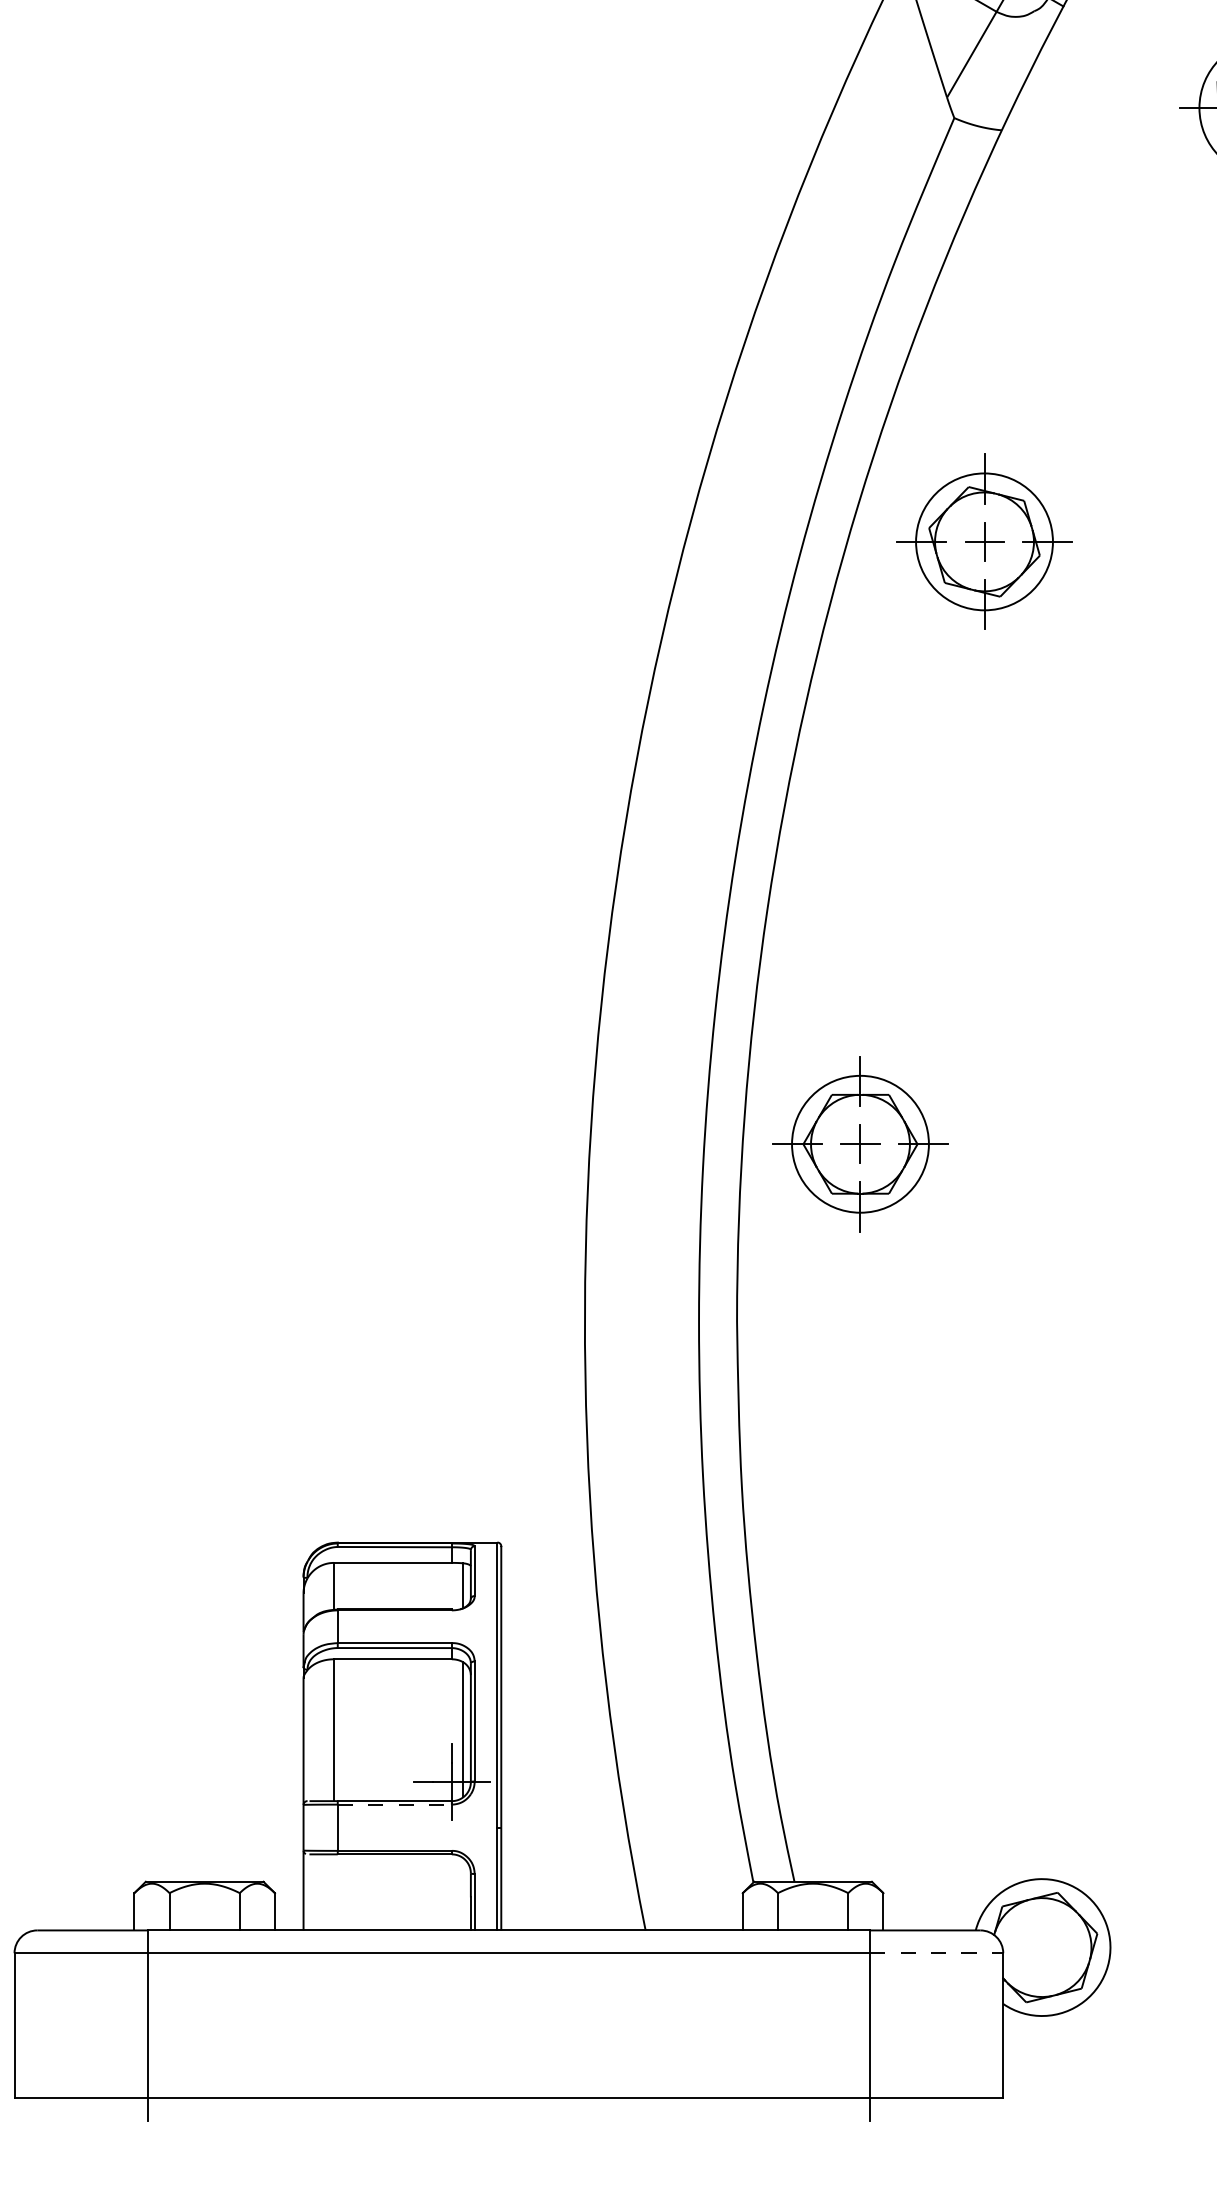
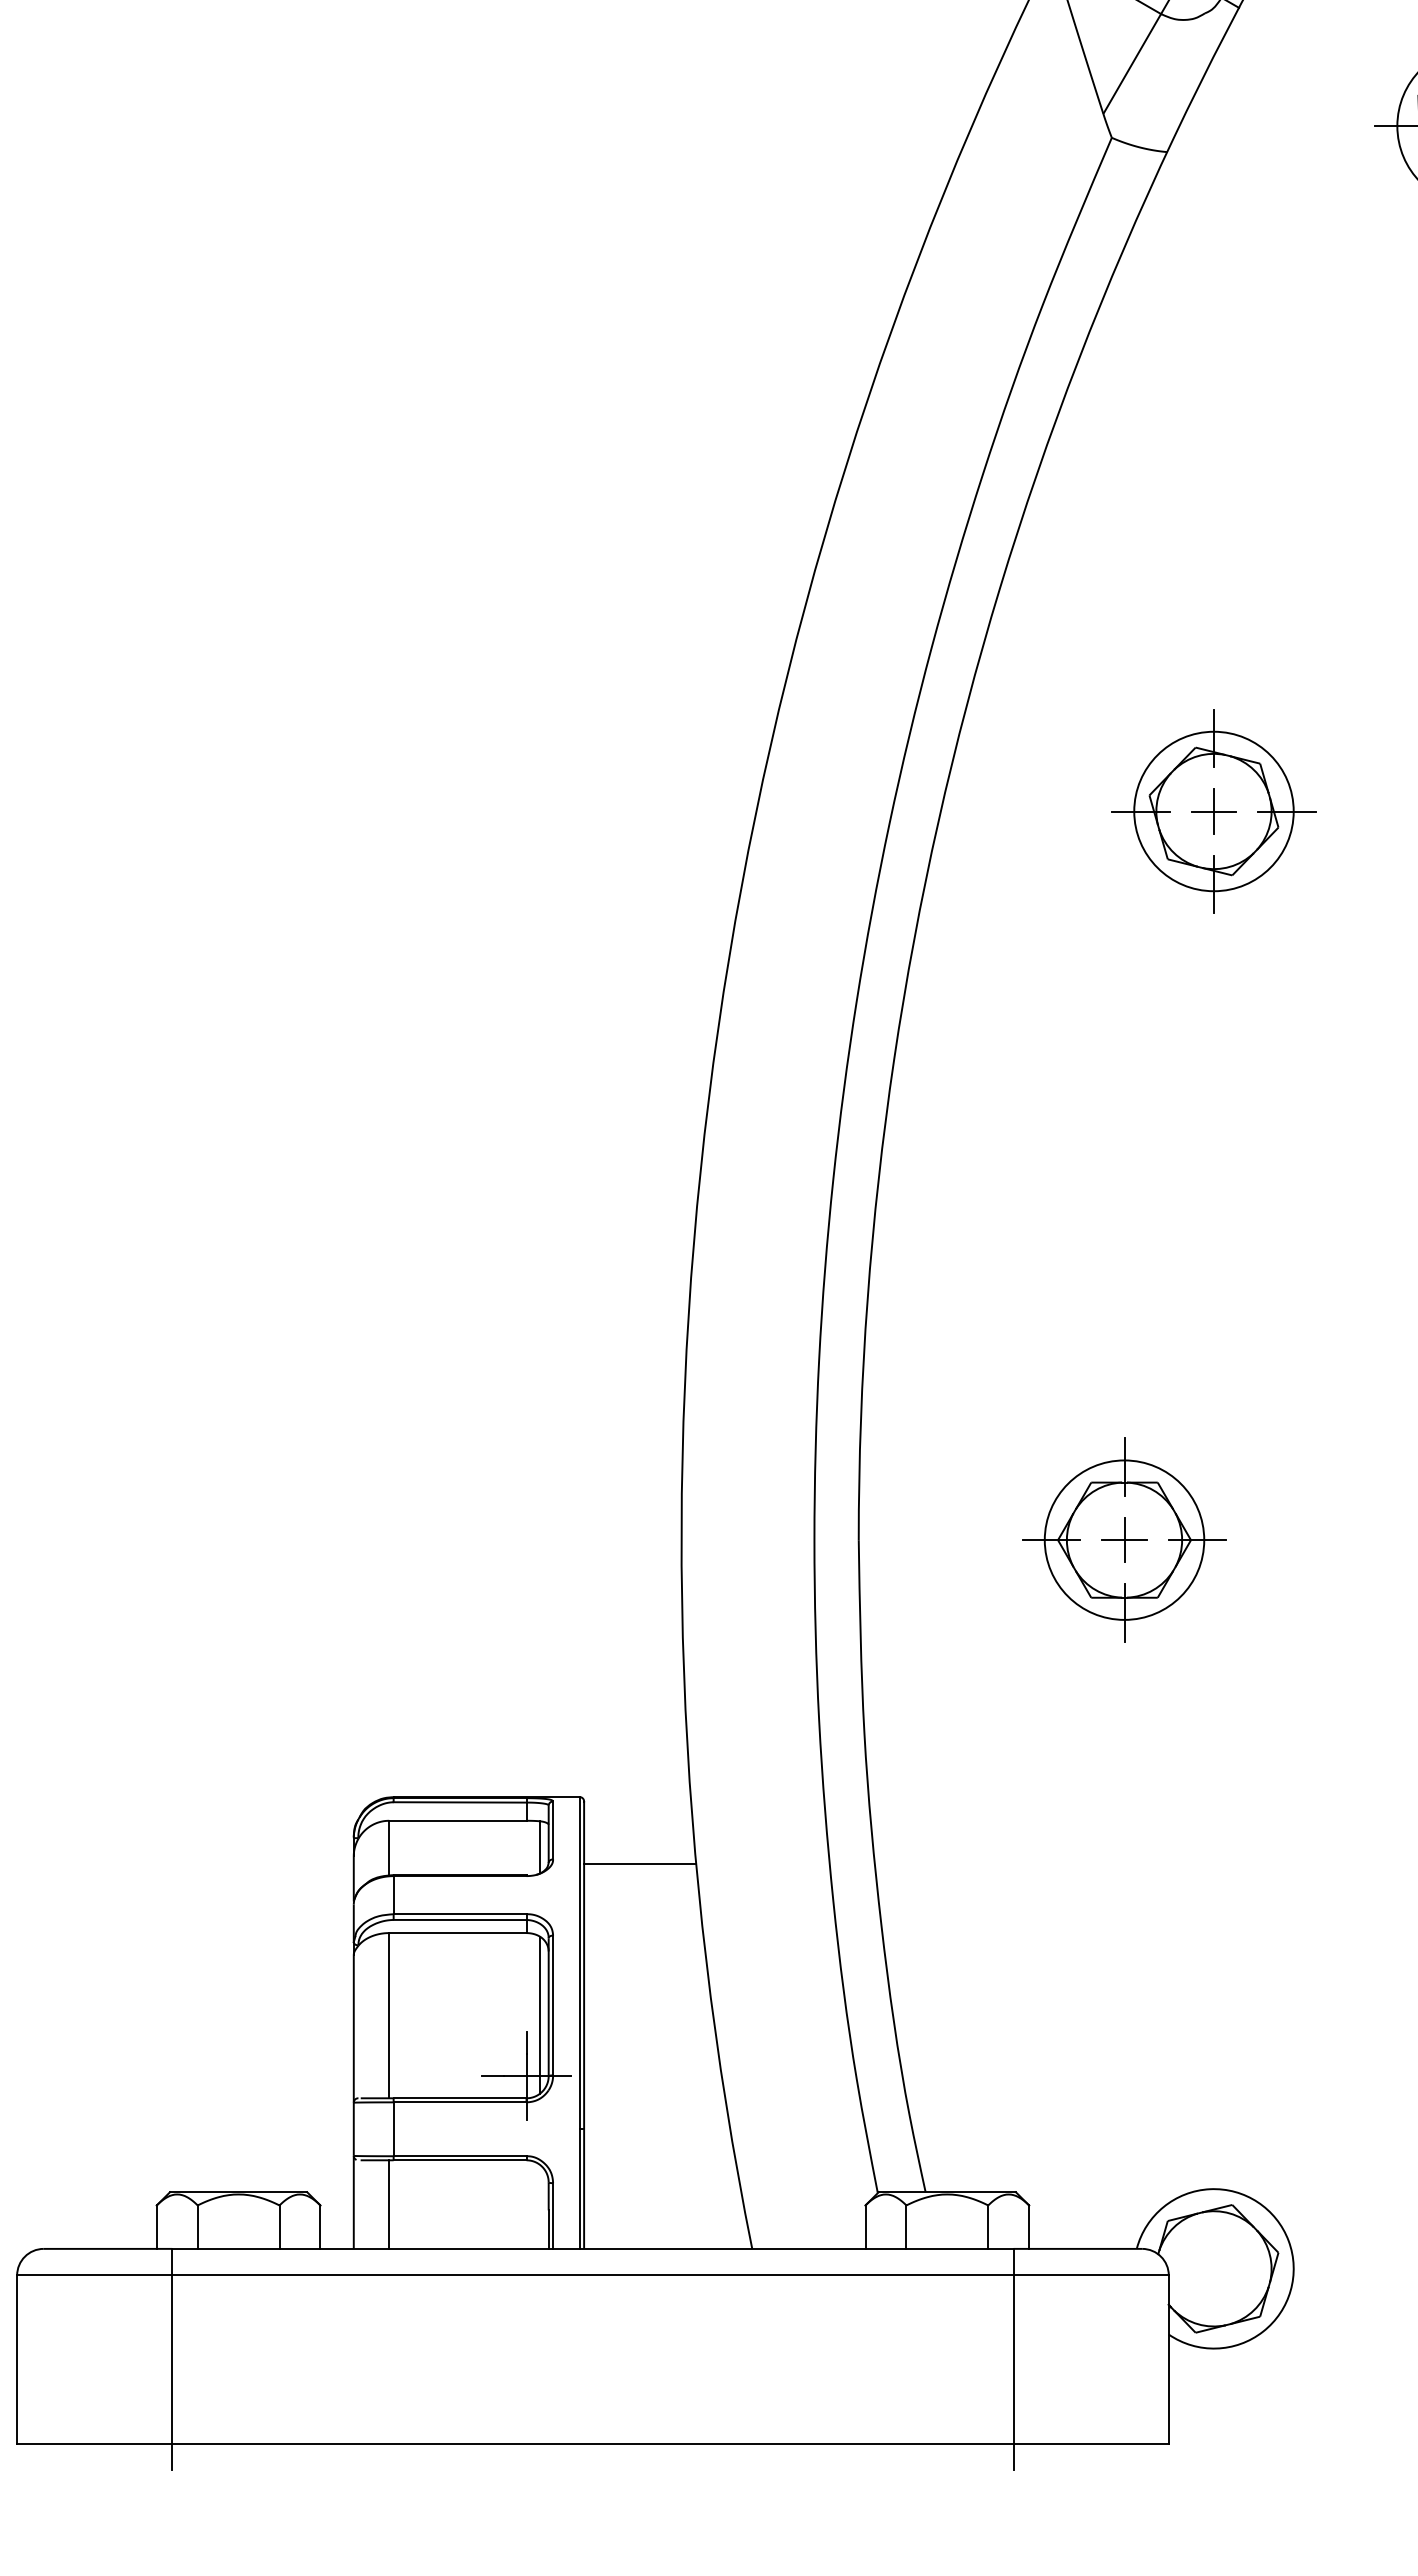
part: (984, 541) -> (1213, 811), moved
part: (860, 1143) -> (1124, 1539), moved
line: (549, 1599) -> (640, 1863), added
line: (395, 1804) -> (460, 2102), dashed -> solid
line: (334, 1892) -> (389, 2204), added
line: (936, 1953) -> (1091, 2275), dashed -> solid

